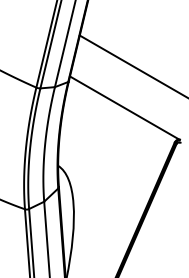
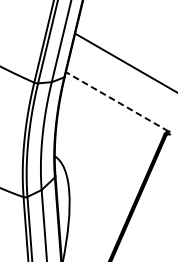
line: (124, 107) -> (117, 101), solid -> dashed

